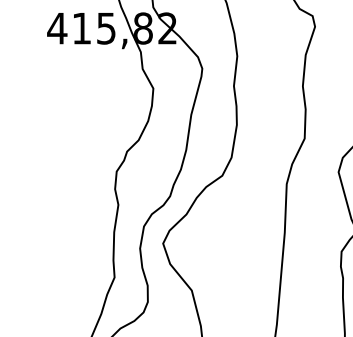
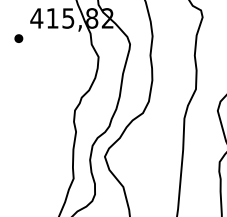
part: (28, 59) -> (18, 38), added

